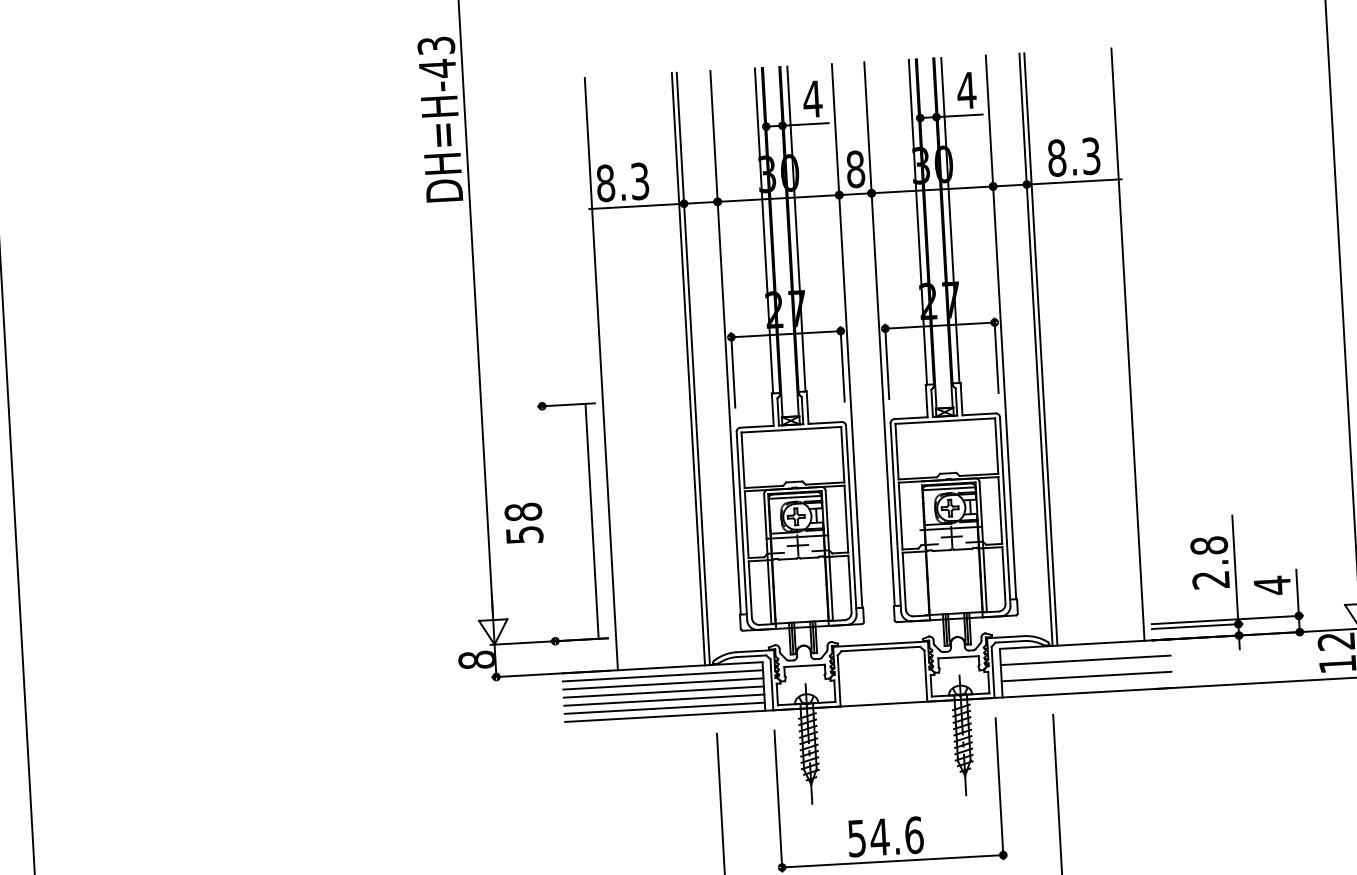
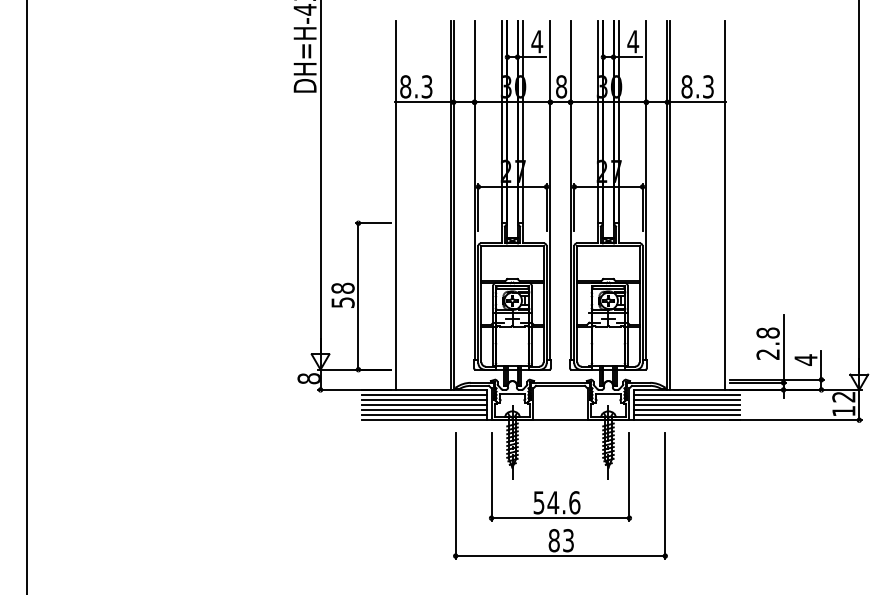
line: (592, 521) -> (358, 296), moved
line: (1085, 651) -> (687, 394), added
line: (1086, 669) -> (687, 405), added
line: (1087, 685) -> (687, 415), added

